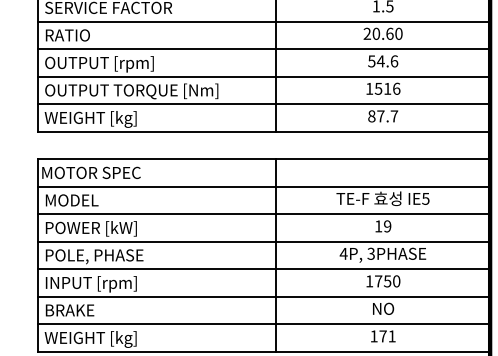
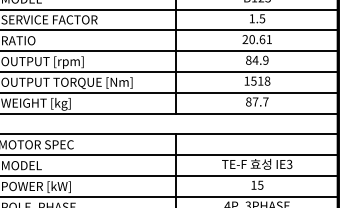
text: (398, 33) -> (268, 39), 20.60 -> 20.61
text: (383, 61) -> (257, 60), 54.6 -> 84.9
text: (396, 88) -> (267, 80), 1516 -> 1518
text: (425, 197) -> (289, 163), IE5 -> IE3
text: (387, 226) -> (260, 185), 19 -> 15

